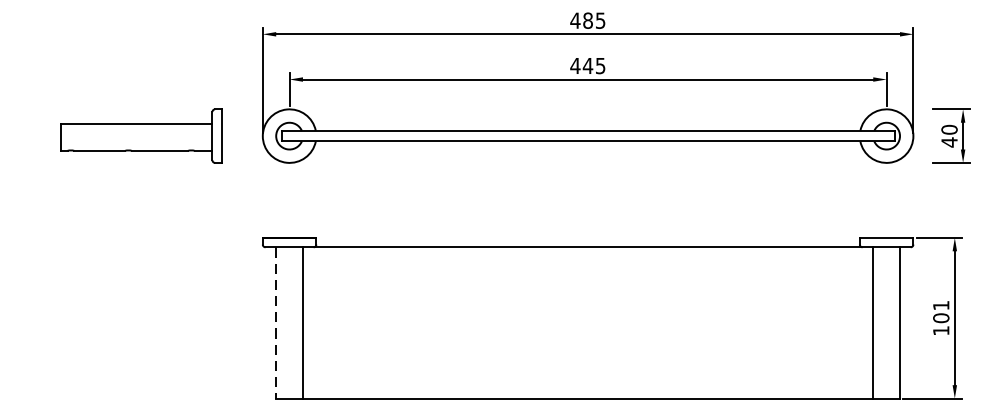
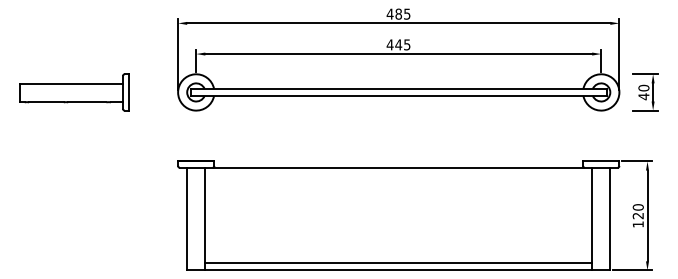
part: (141, 136) -> (74, 92), moved
text: (940, 311) -> (637, 211), 101 -> 120
line: (276, 323) -> (187, 219), dashed -> solid
line: (587, 388) -> (398, 263), added

